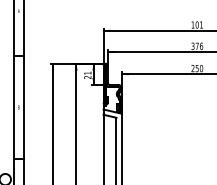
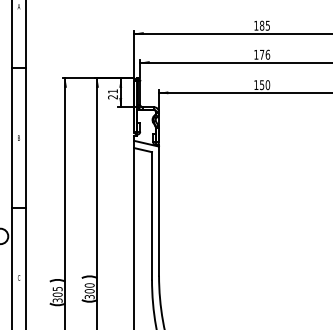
text: (199, 24) -> (264, 25), 101 -> 185
text: (193, 46) -> (256, 54), 376 -> 176
text: (193, 68) -> (256, 84), 250 -> 150

